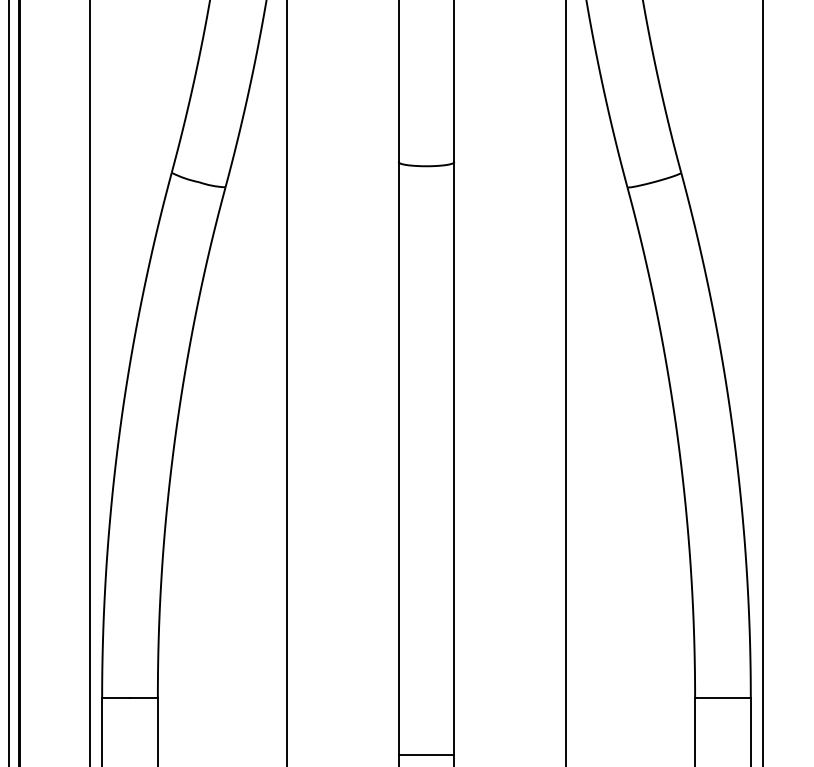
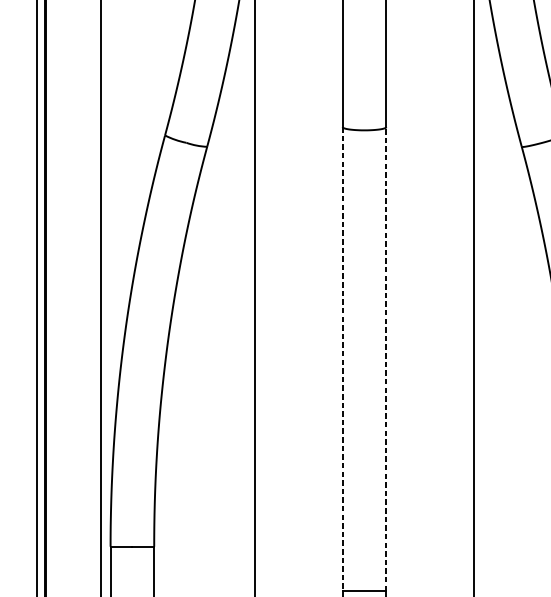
line: (454, 457) -> (386, 358), solid -> dashed
line: (398, 458) -> (342, 359), solid -> dashed

